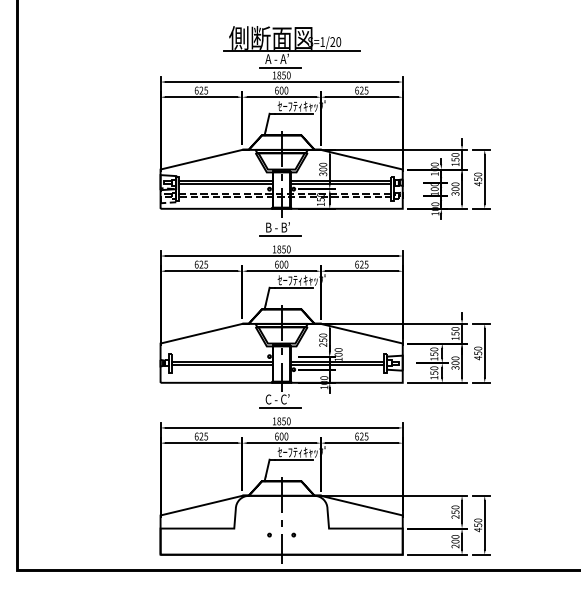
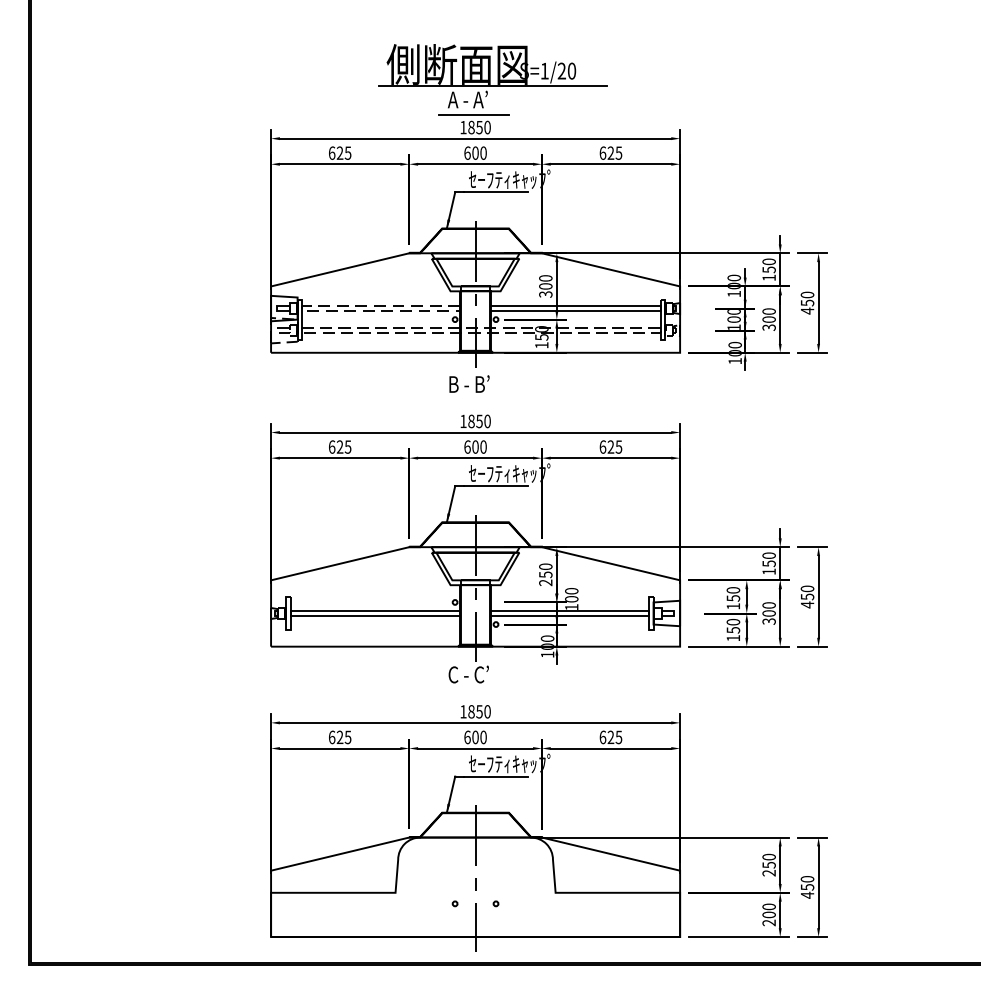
line: (179, 183) -> (303, 310), solid -> dashed
line: (280, 236) -> (473, 399), removed
line: (280, 408) -> (473, 690), removed

